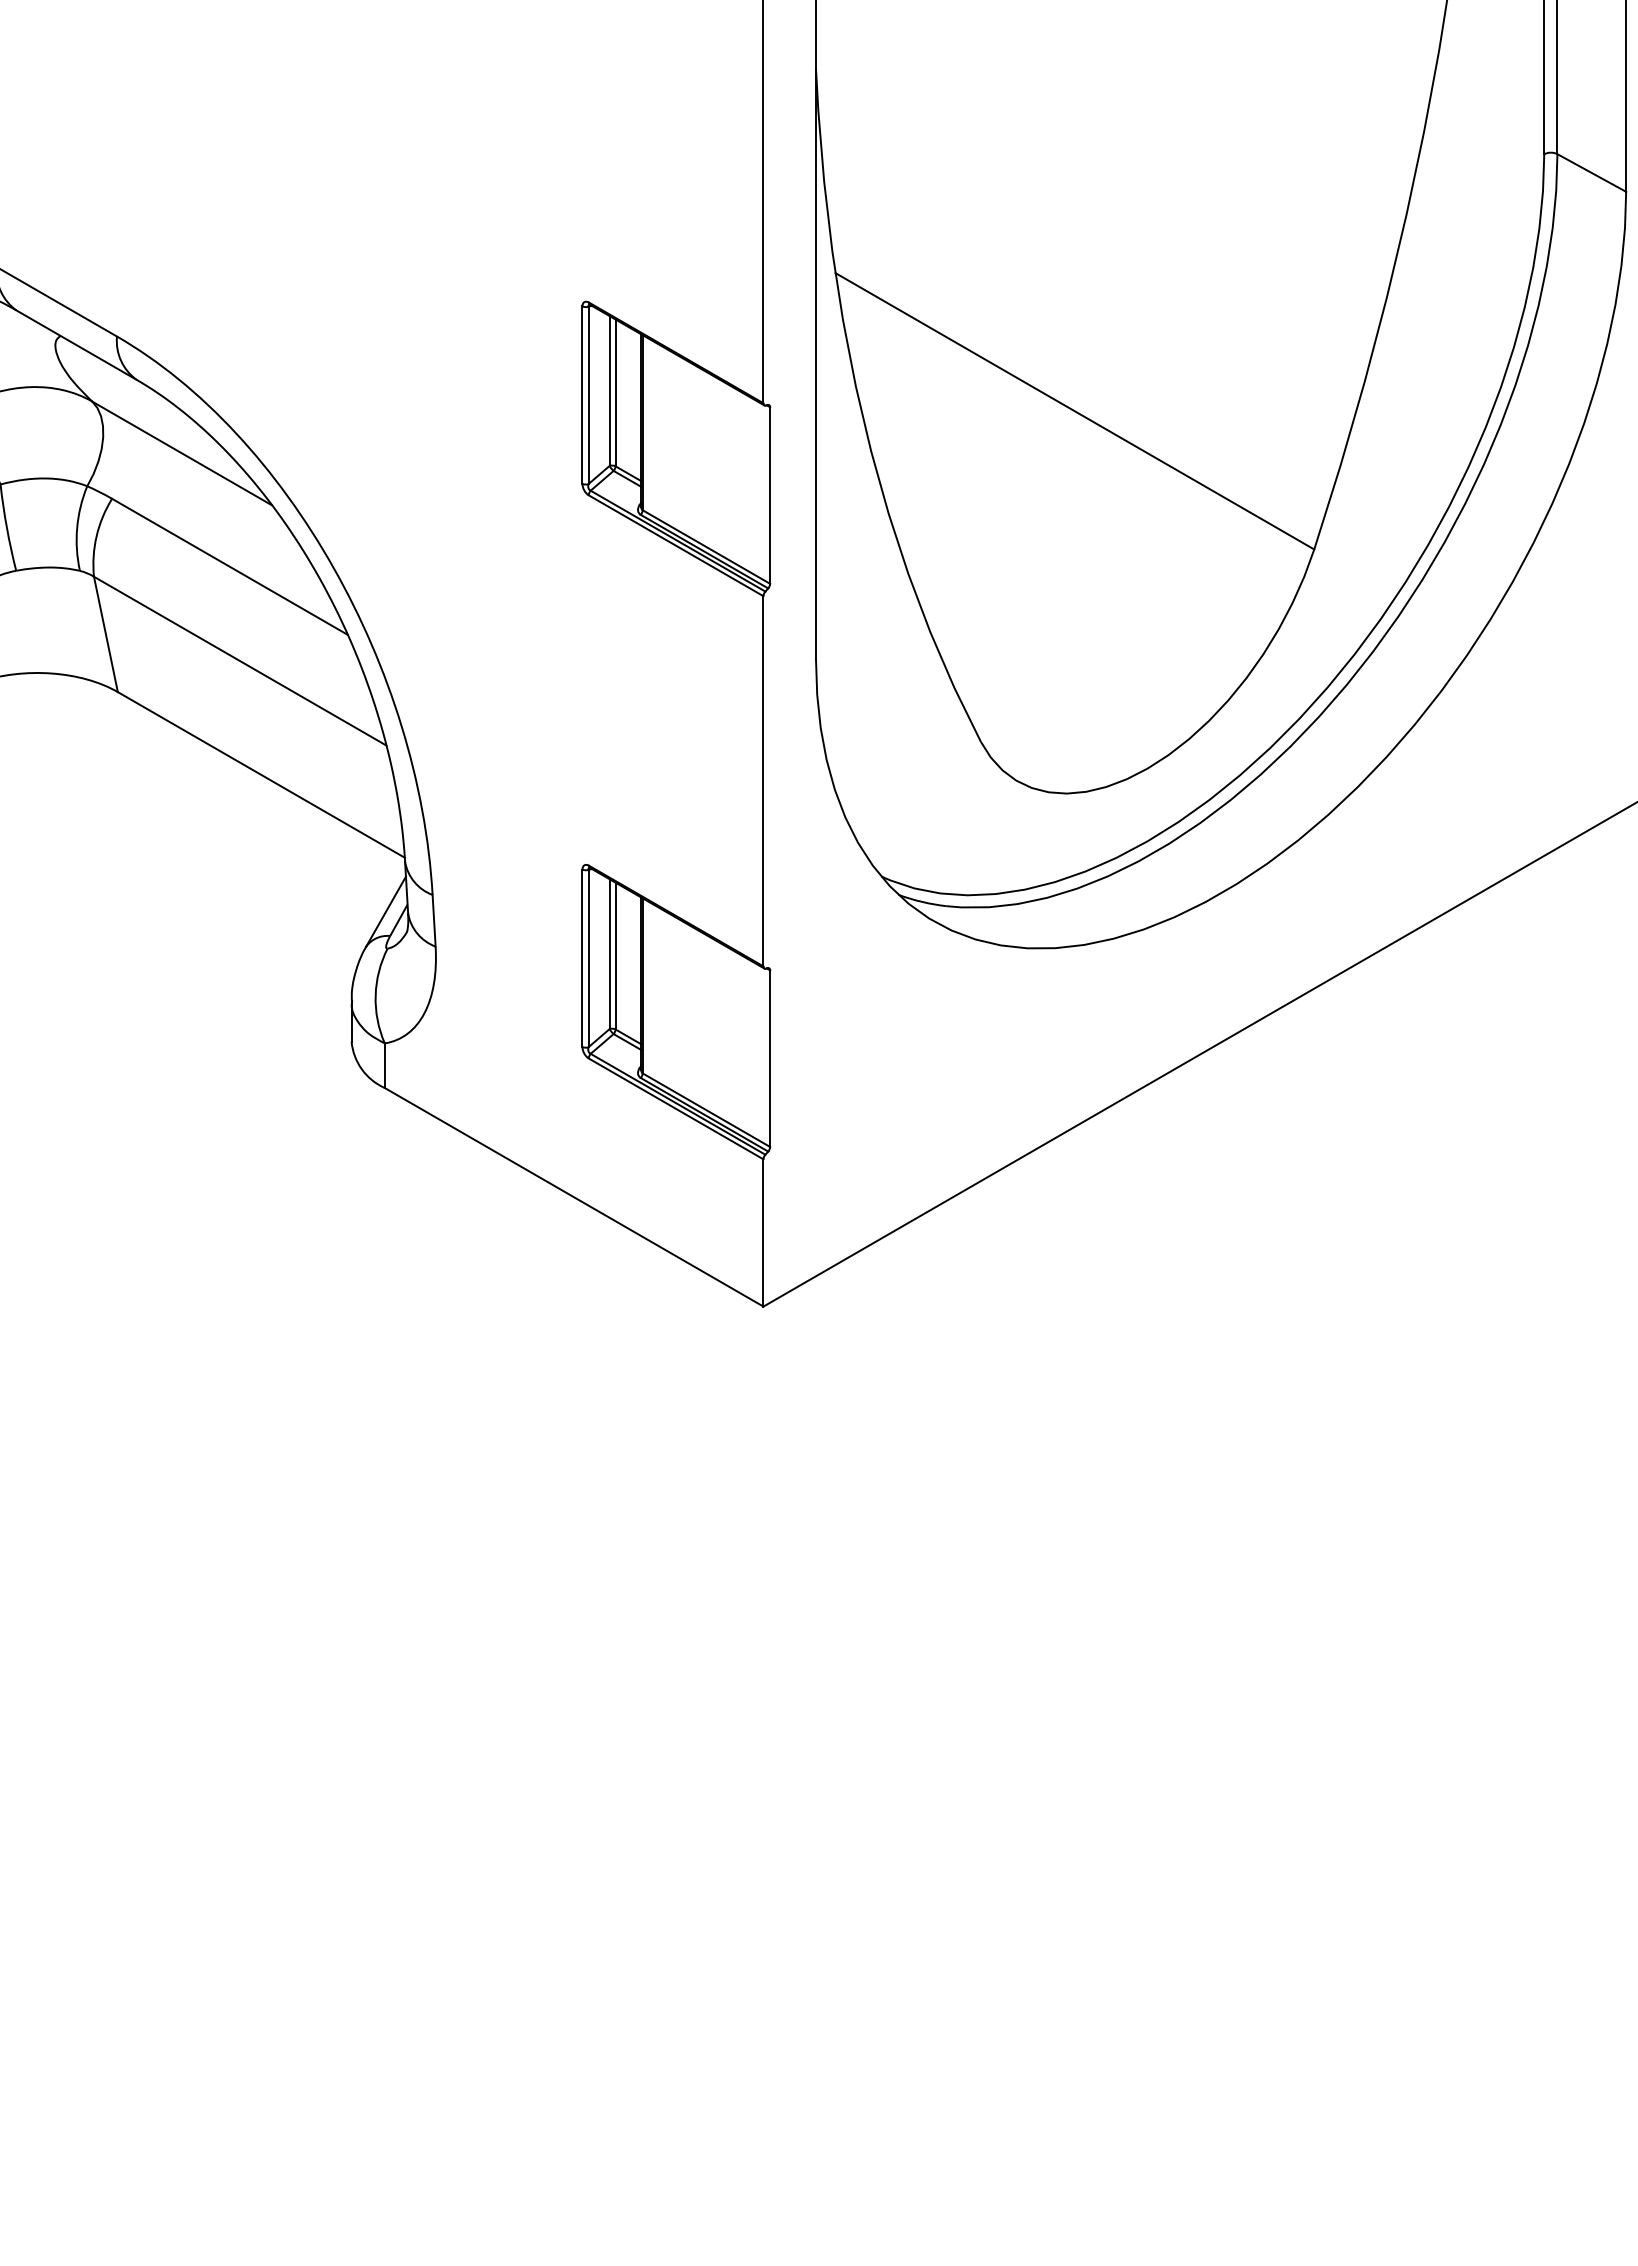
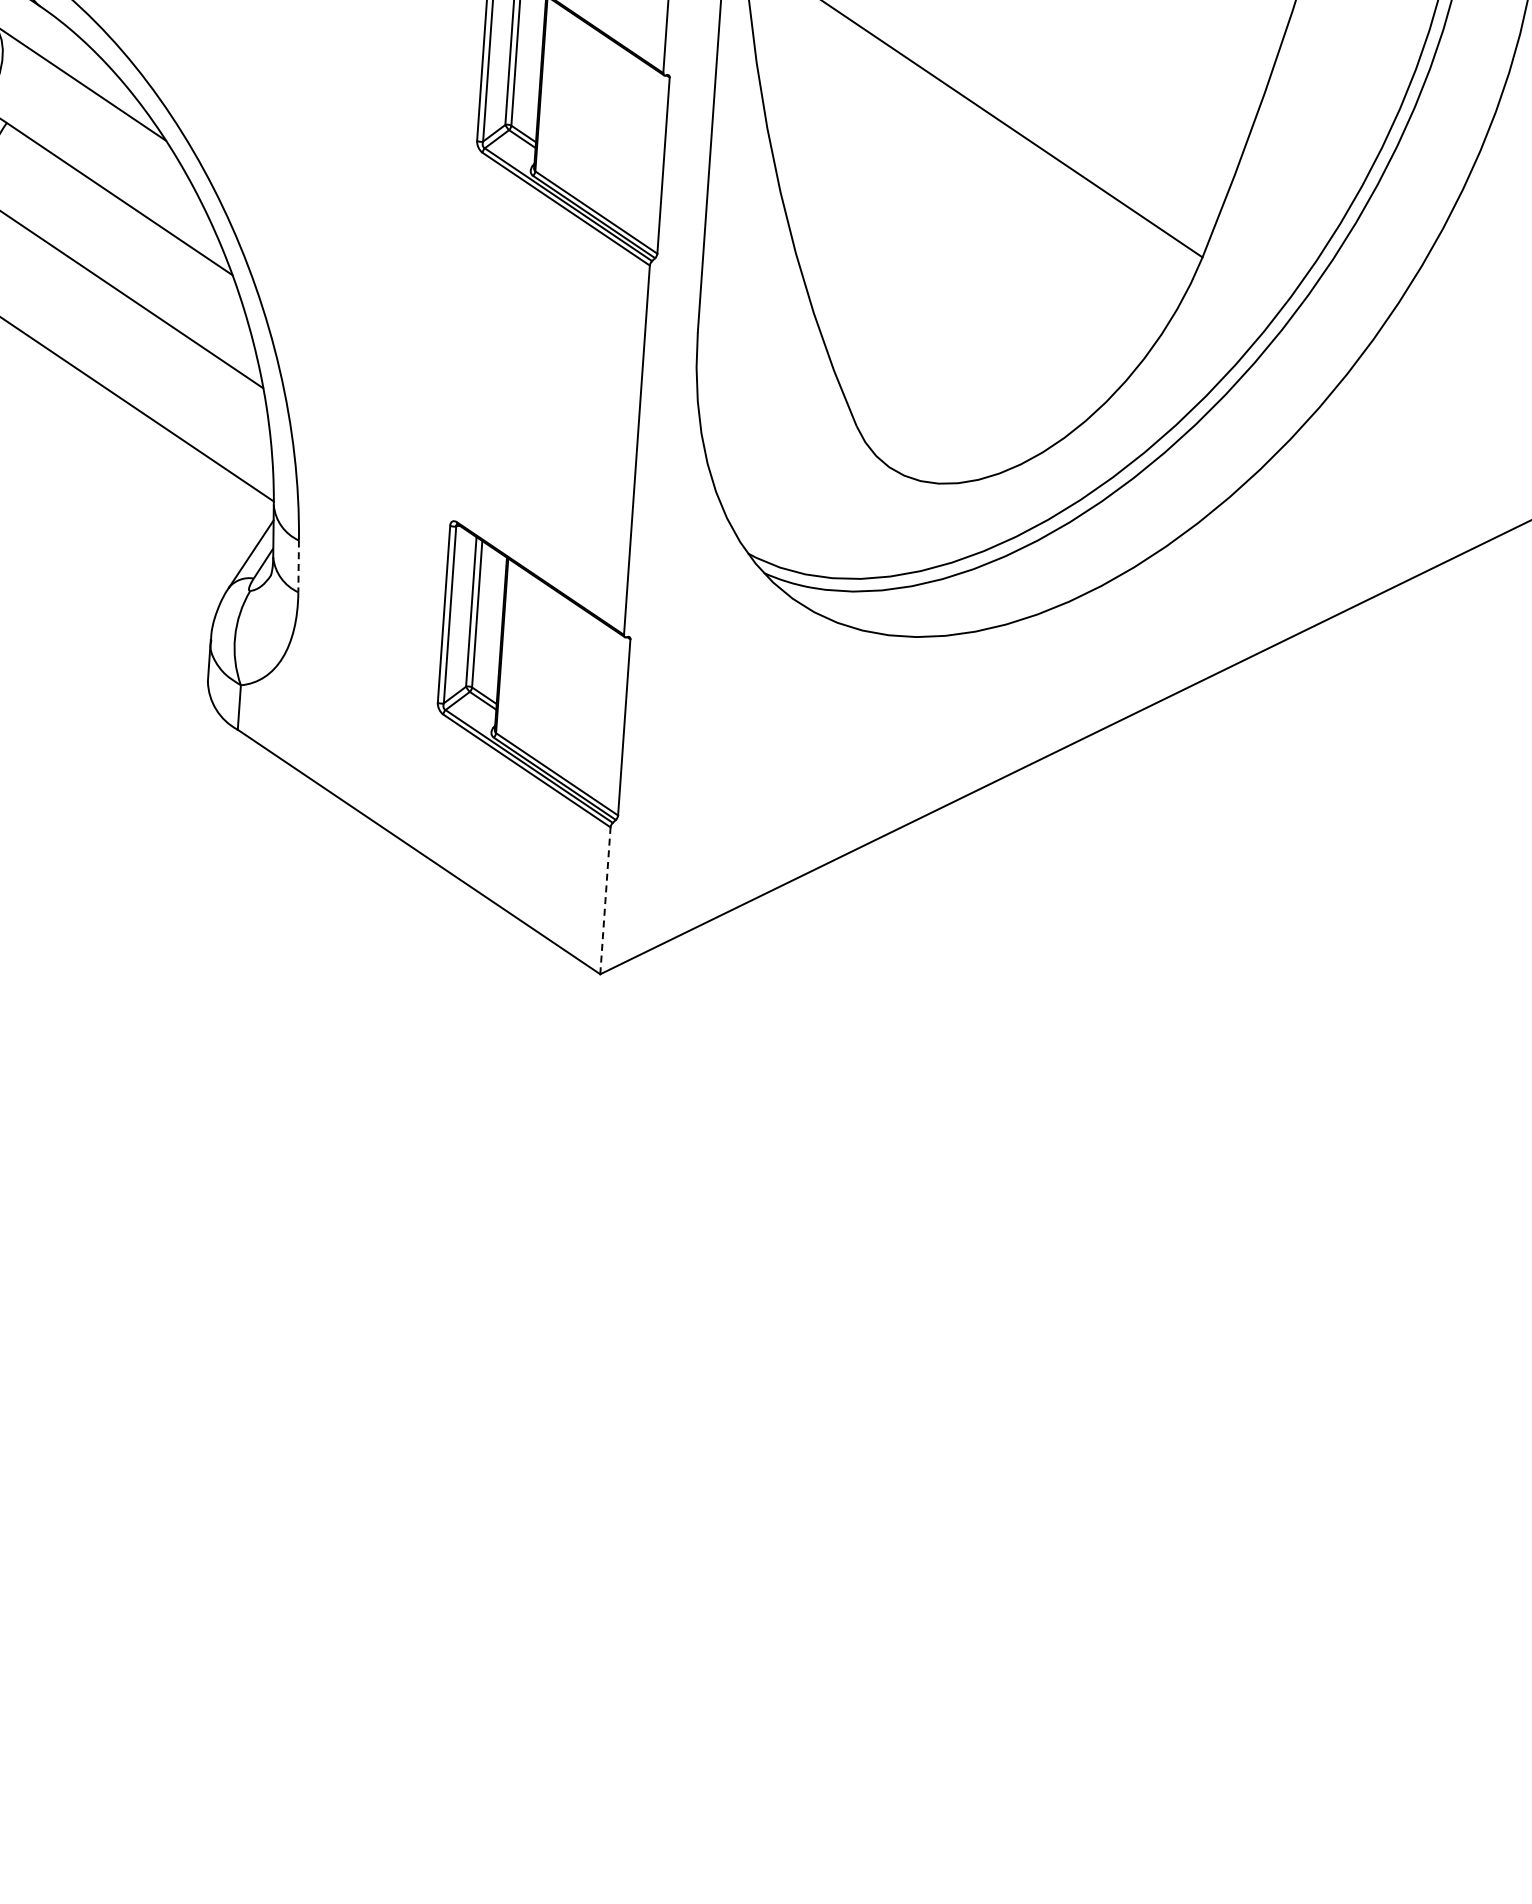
line: (434, 920) -> (299, 566), solid -> dashed
line: (763, 1232) -> (605, 900), solid -> dashed

